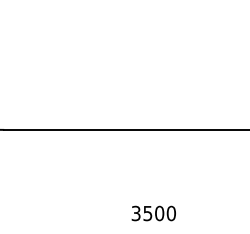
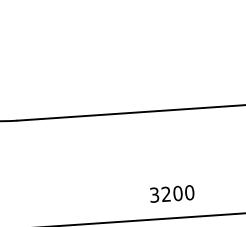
text: (147, 213) -> (165, 194), 3500 -> 3200

